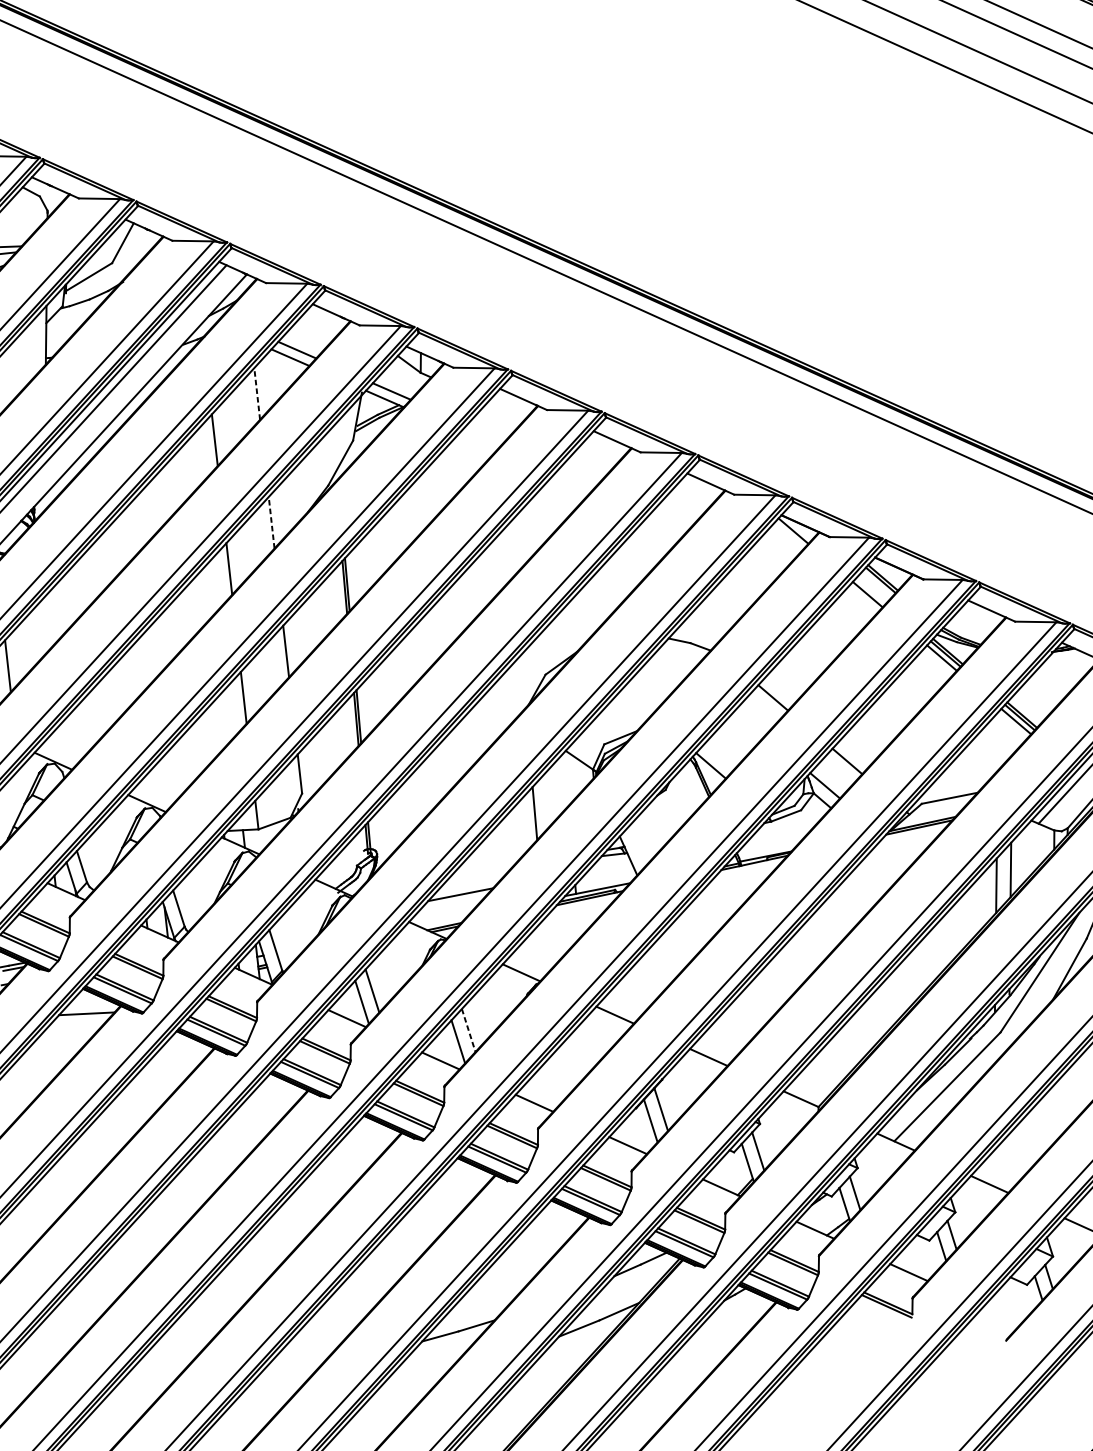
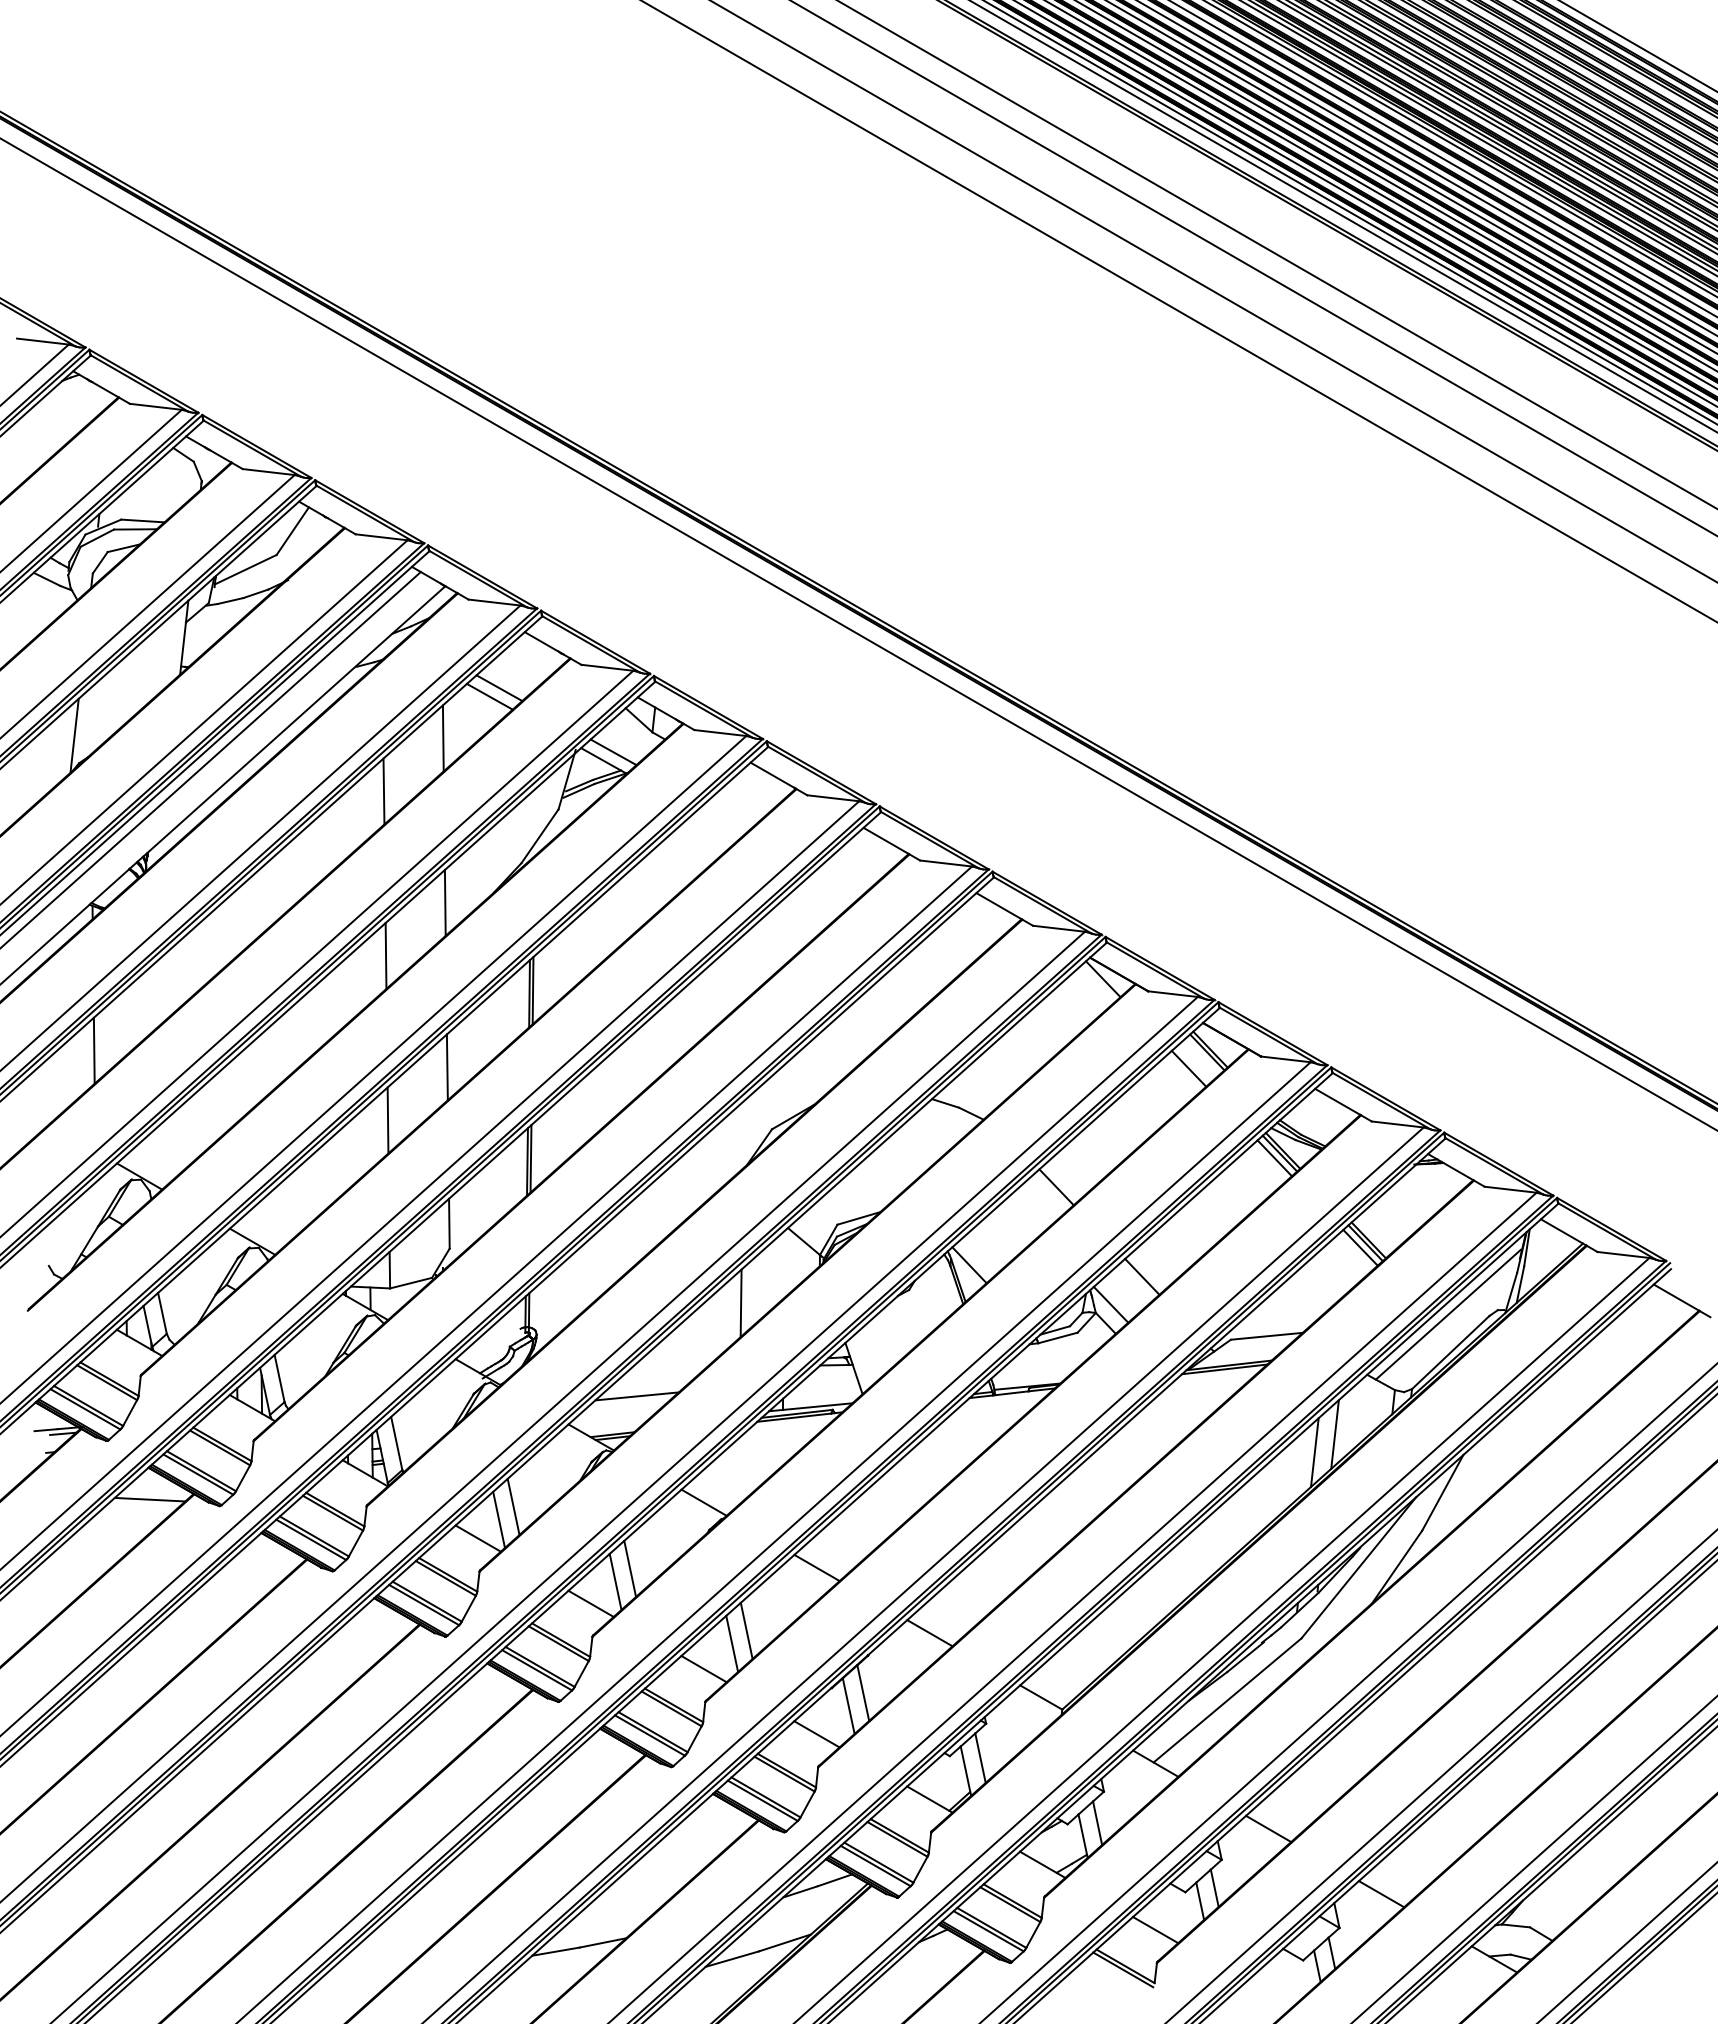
line: (257, 393) -> (443, 738), dashed -> solid
line: (271, 522) -> (445, 902), dashed -> solid
line: (468, 1030) -> (630, 1568), dashed -> solid
line: (564, 1069) -> (746, 1630), added
line: (554, 1080) -> (732, 1643), added

